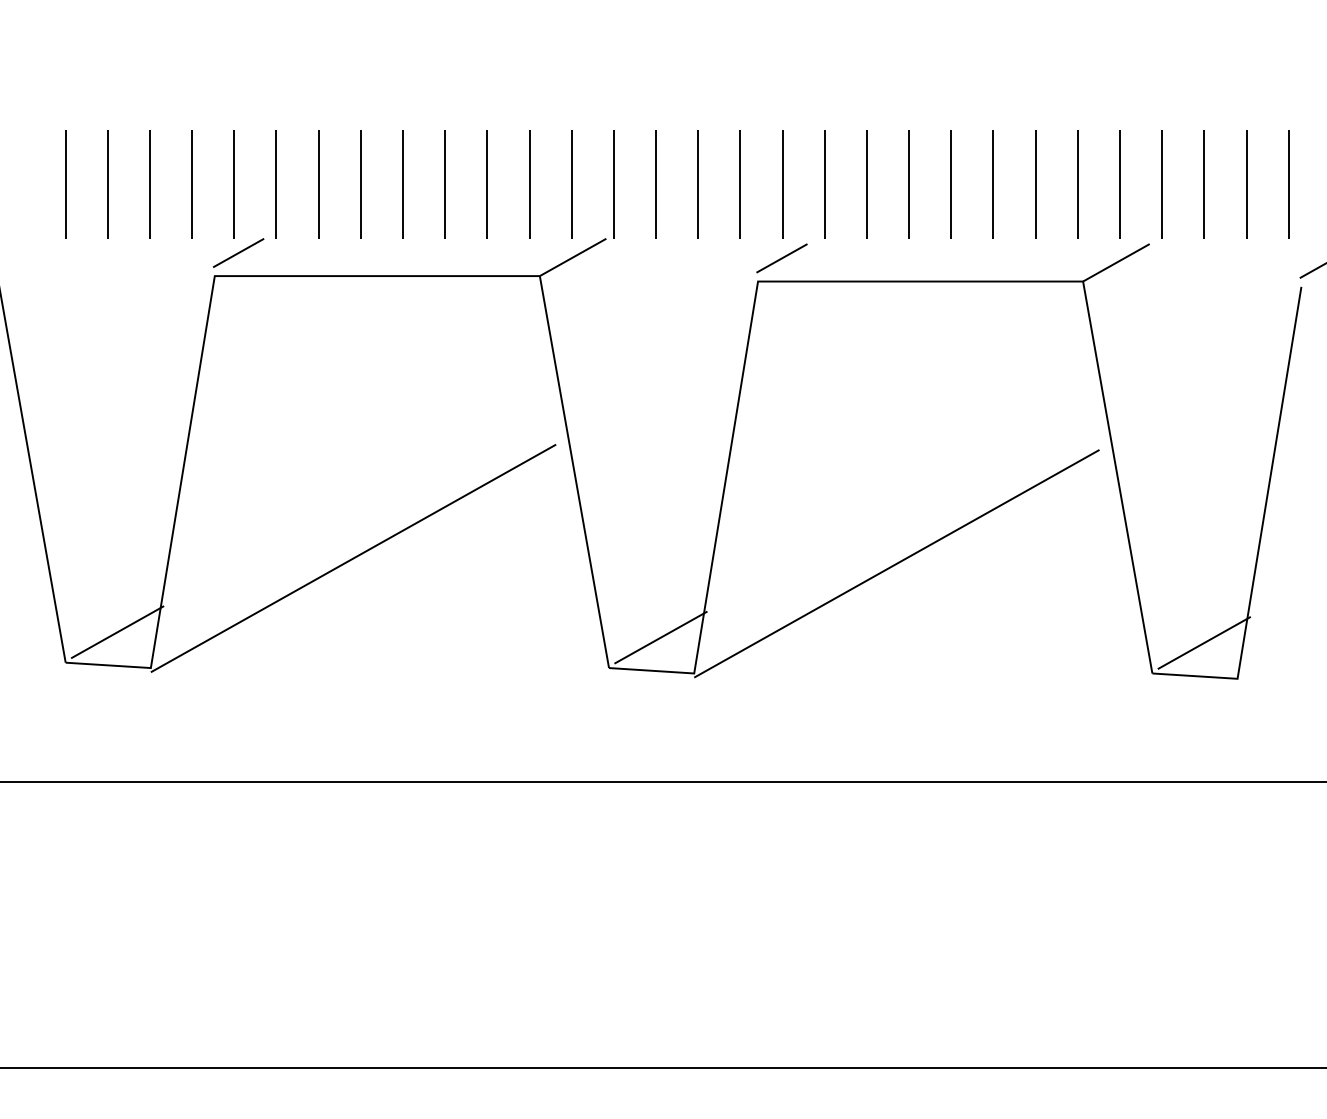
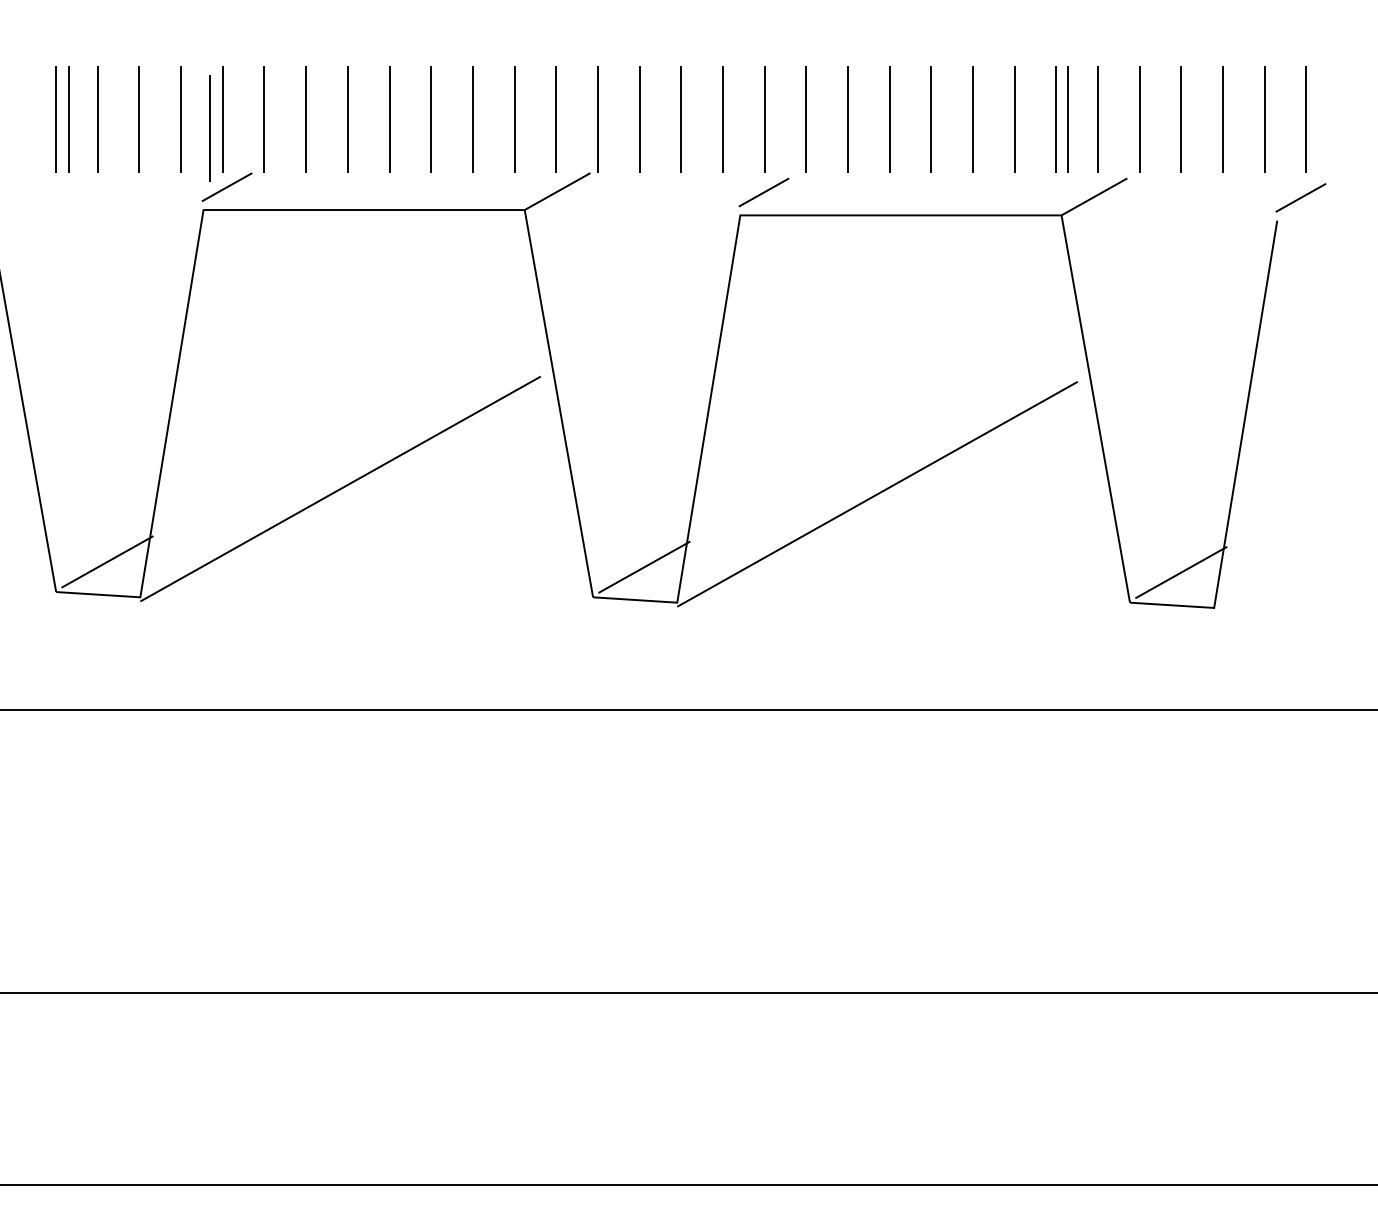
line: (78, 184) -> (68, 119), added
line: (1089, 184) -> (1067, 119), added
line: (220, 193) -> (209, 128), added

